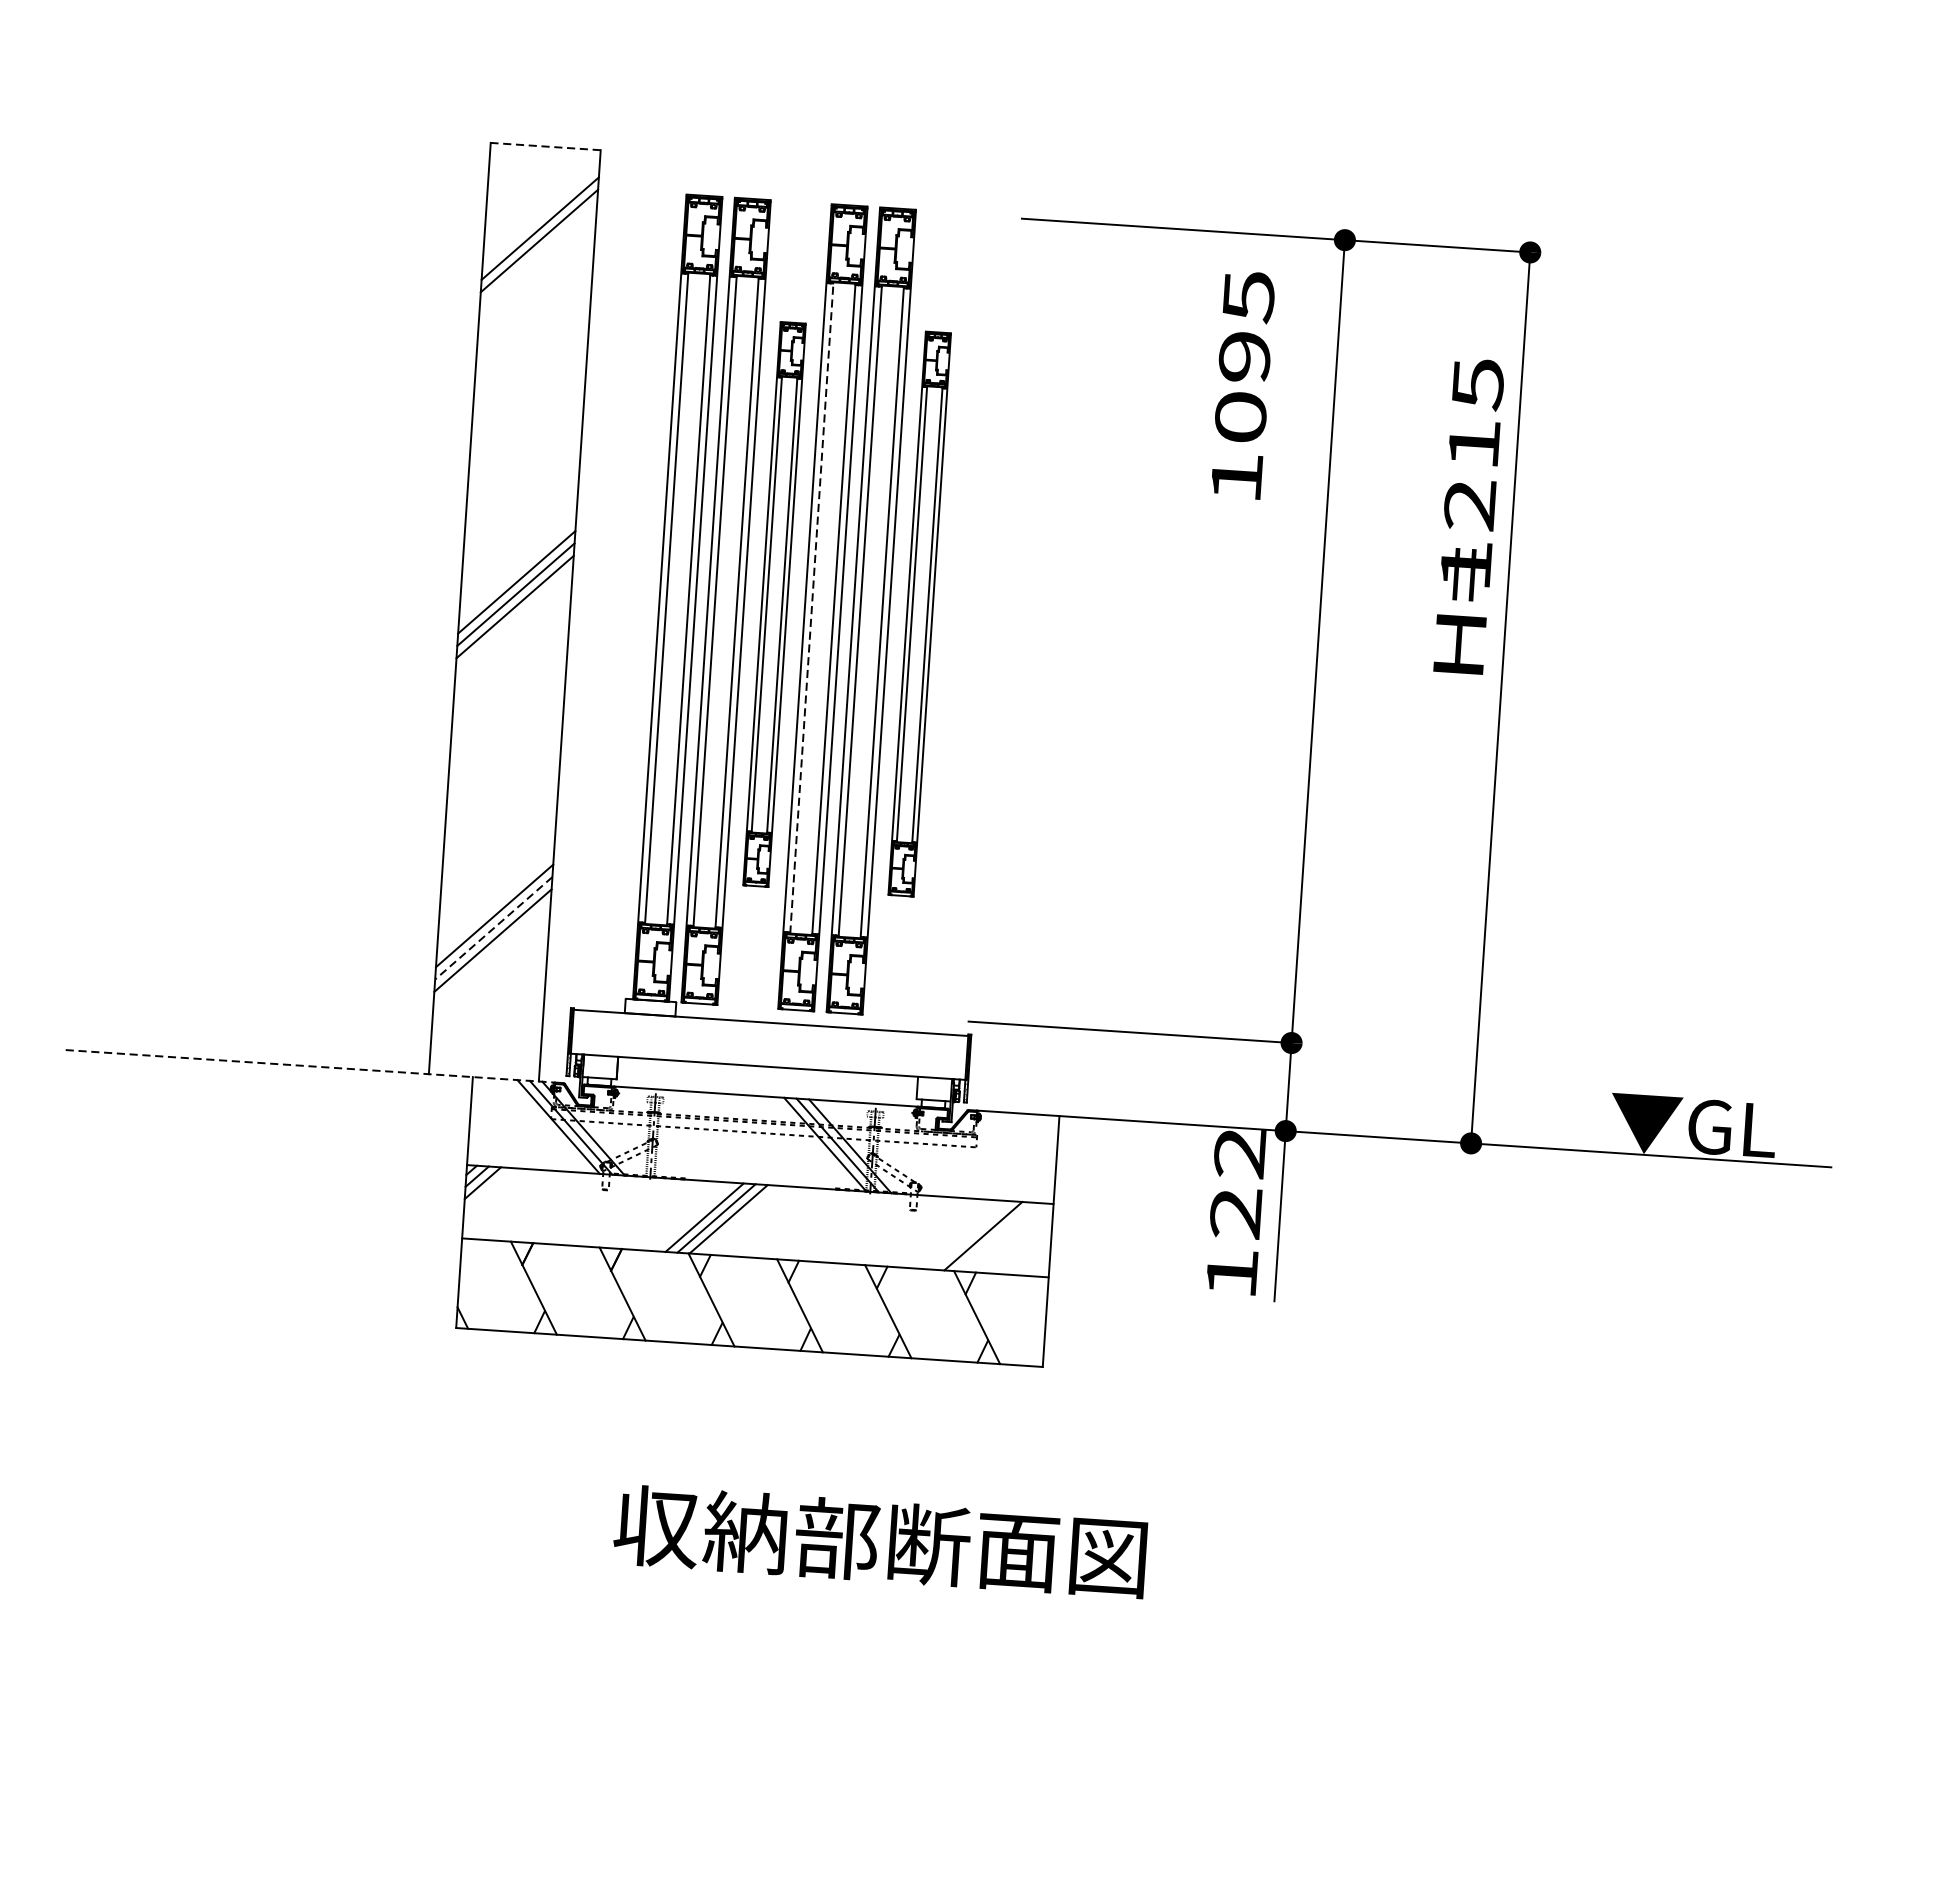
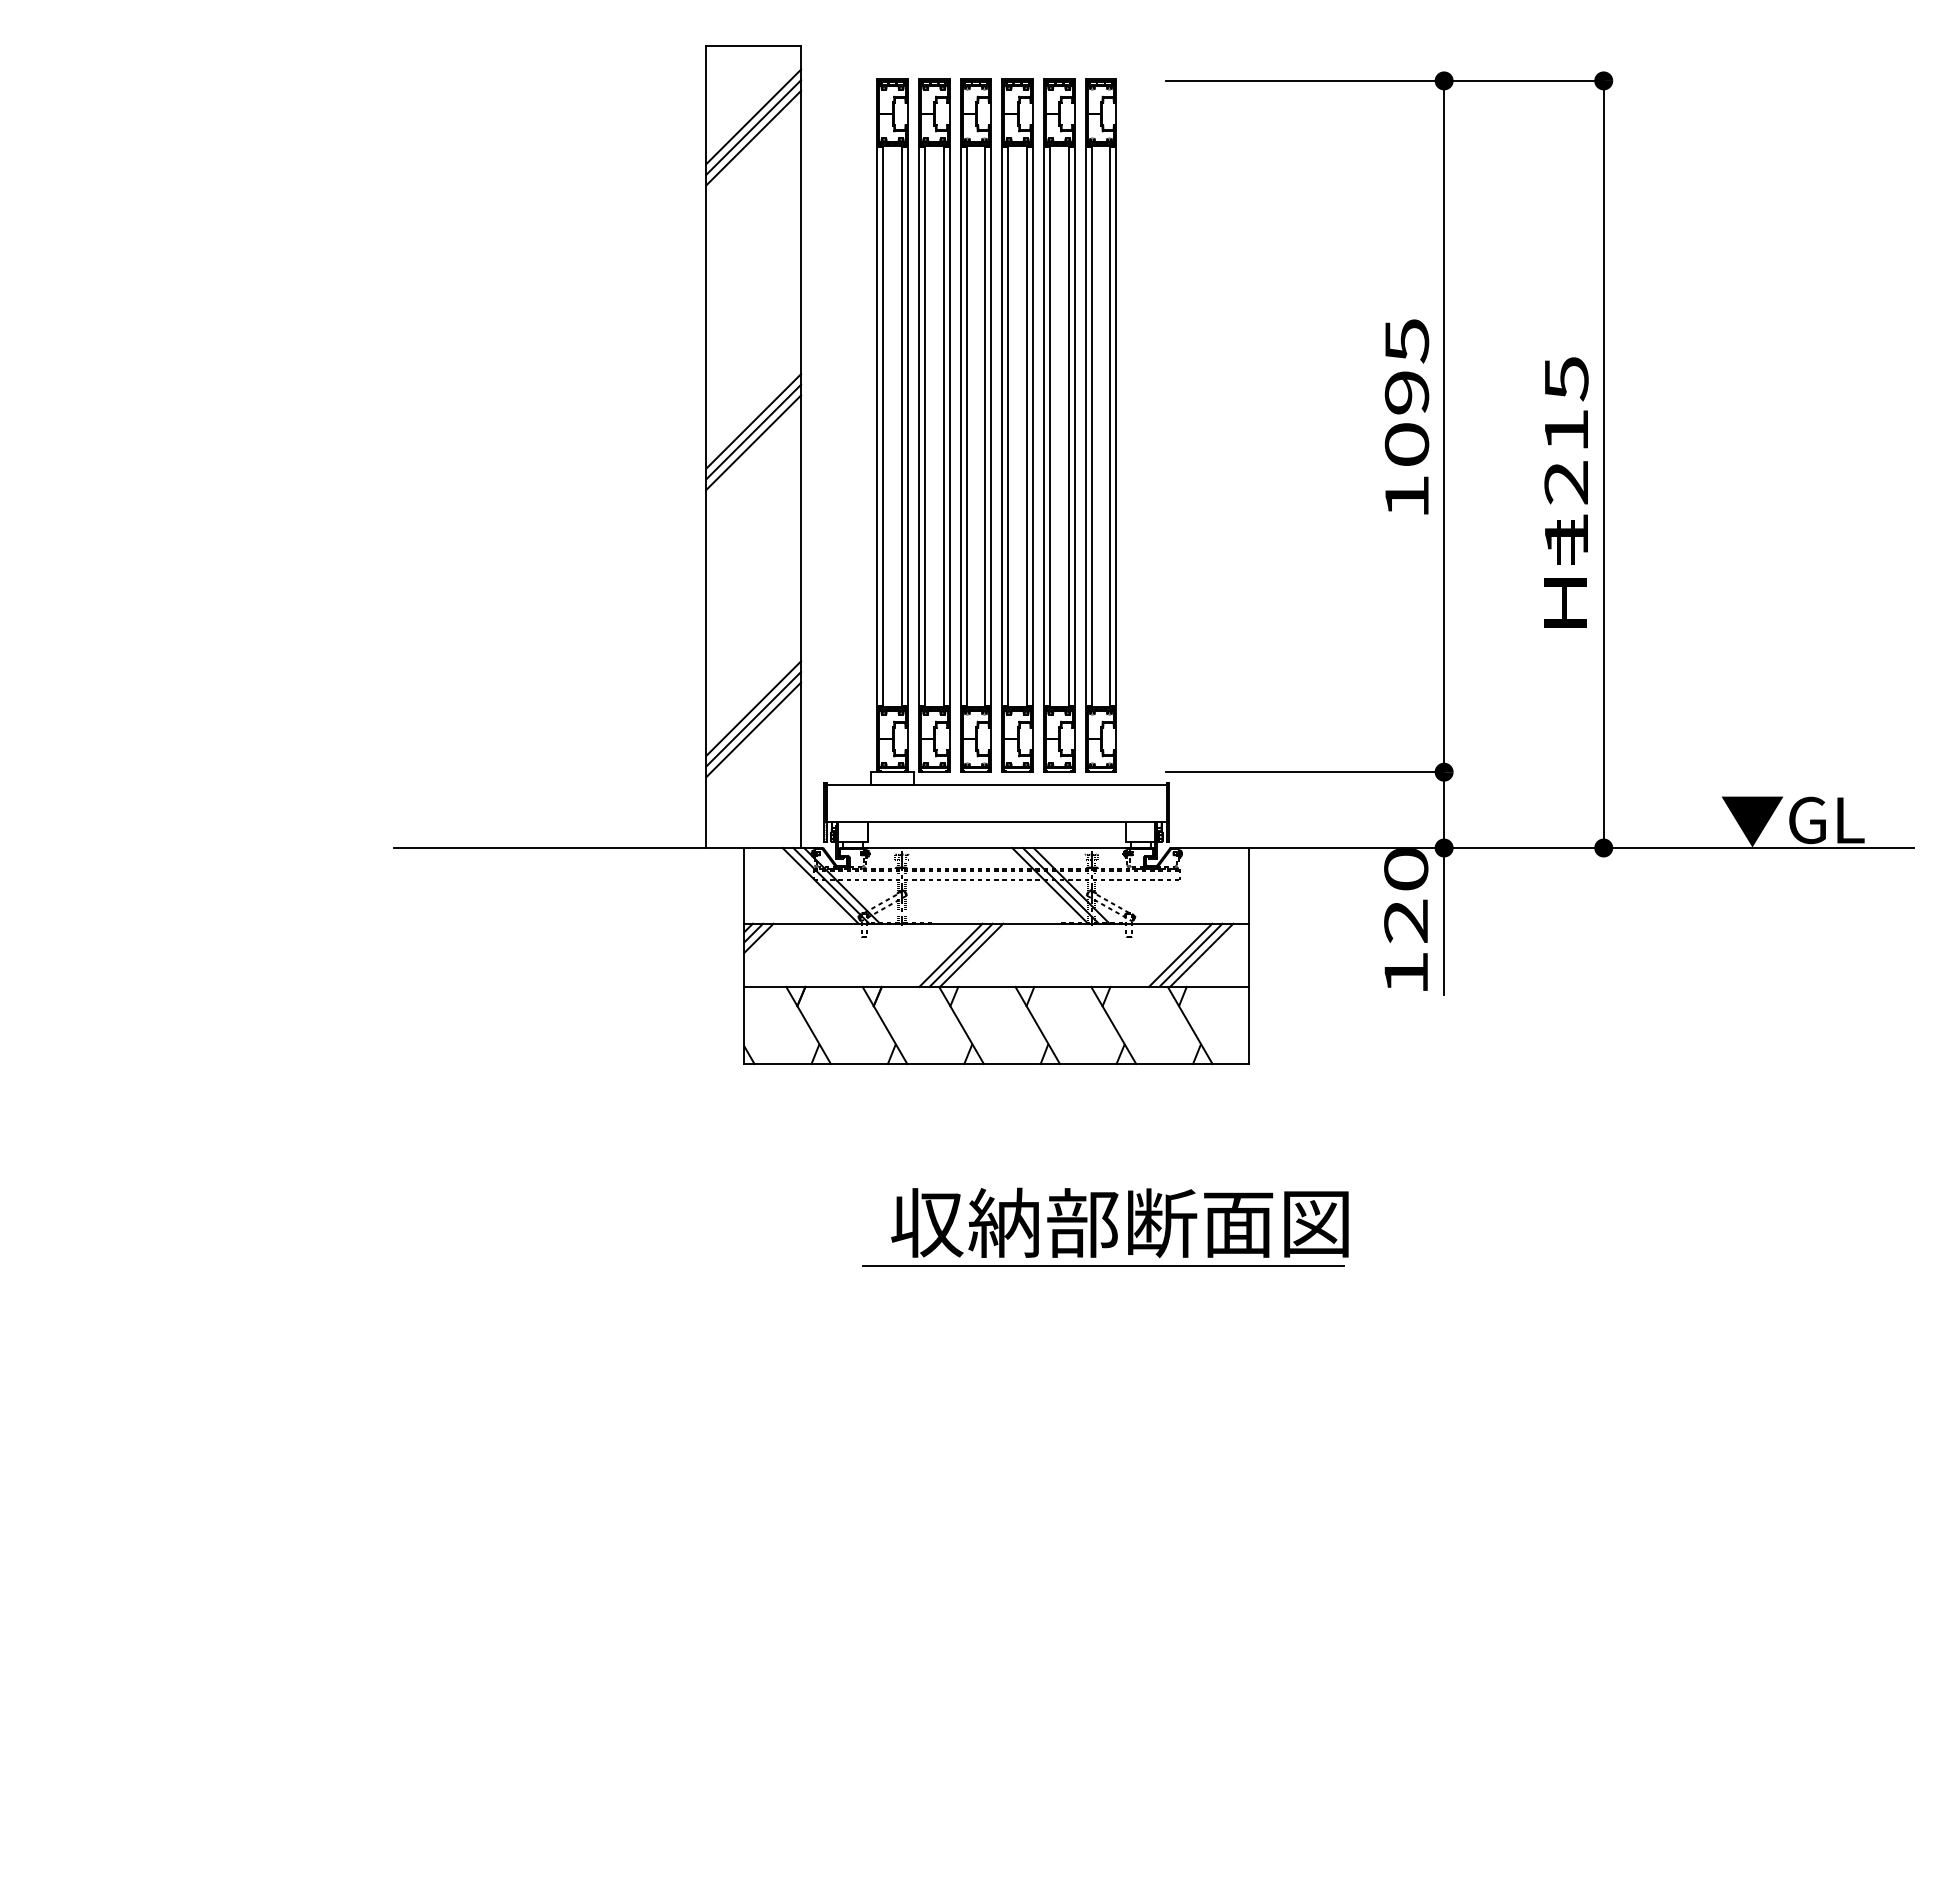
line: (545, 146) -> (753, 46), dashed -> solid
line: (538, 252) -> (753, 137), added
text: (1242, 384) -> (1406, 416), moved
text: (1469, 516) -> (1566, 492), moved
part: (774, 604) -> (975, 425), size x1.43
line: (812, 607) -> (1008, 426), dashed -> solid
part: (919, 613) -> (1100, 425), size x1.43
line: (493, 928) -> (753, 719), dashed -> solid
line: (310, 1066) -> (604, 848), dashed -> solid
text: (1240, 1153) -> (1406, 869), 122 -> 120
line: (971, 1234) -> (1180, 954), added
line: (995, 1236) -> (1201, 954), added
line: (857, 1589) -> (1103, 1265), added

